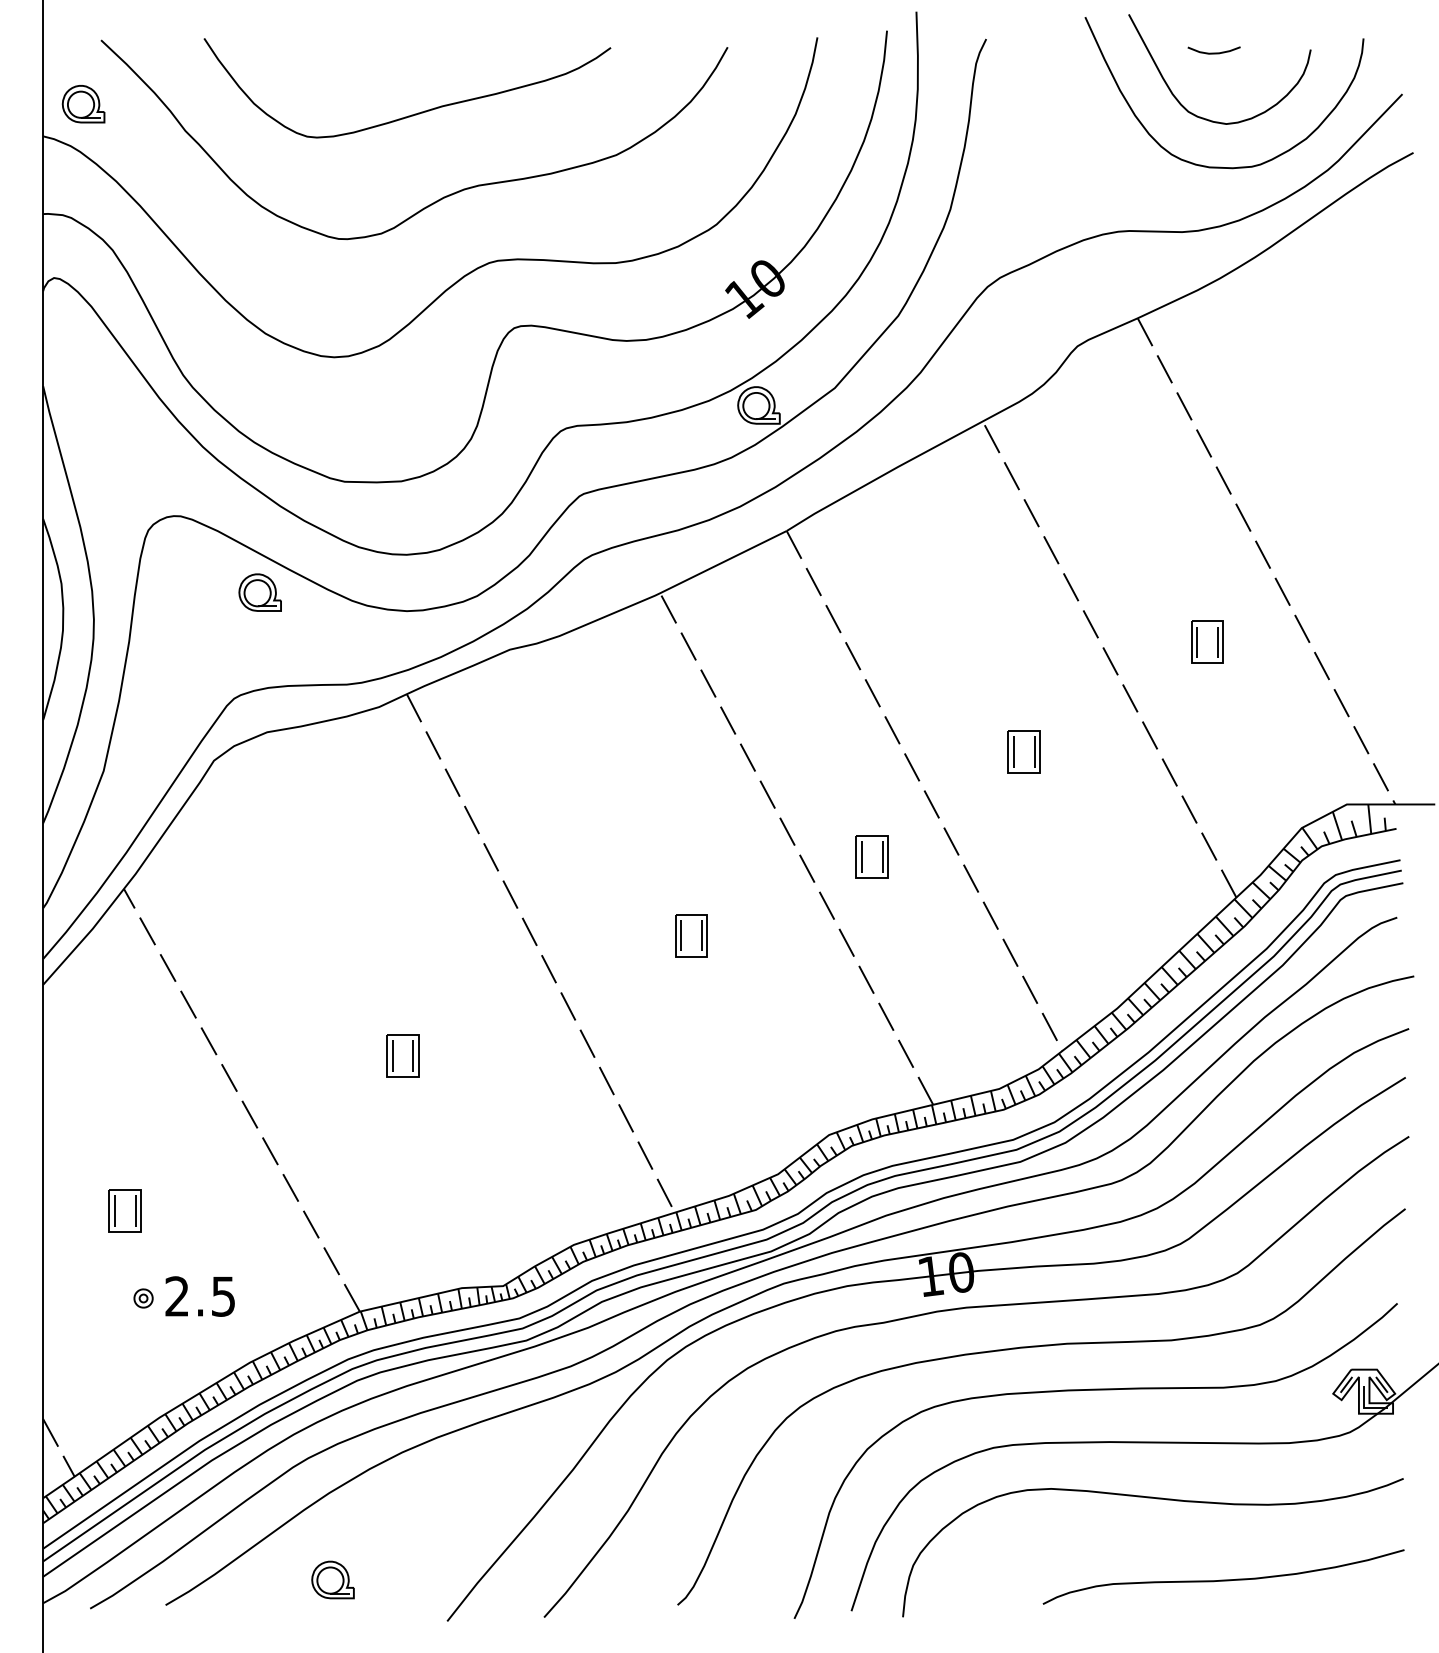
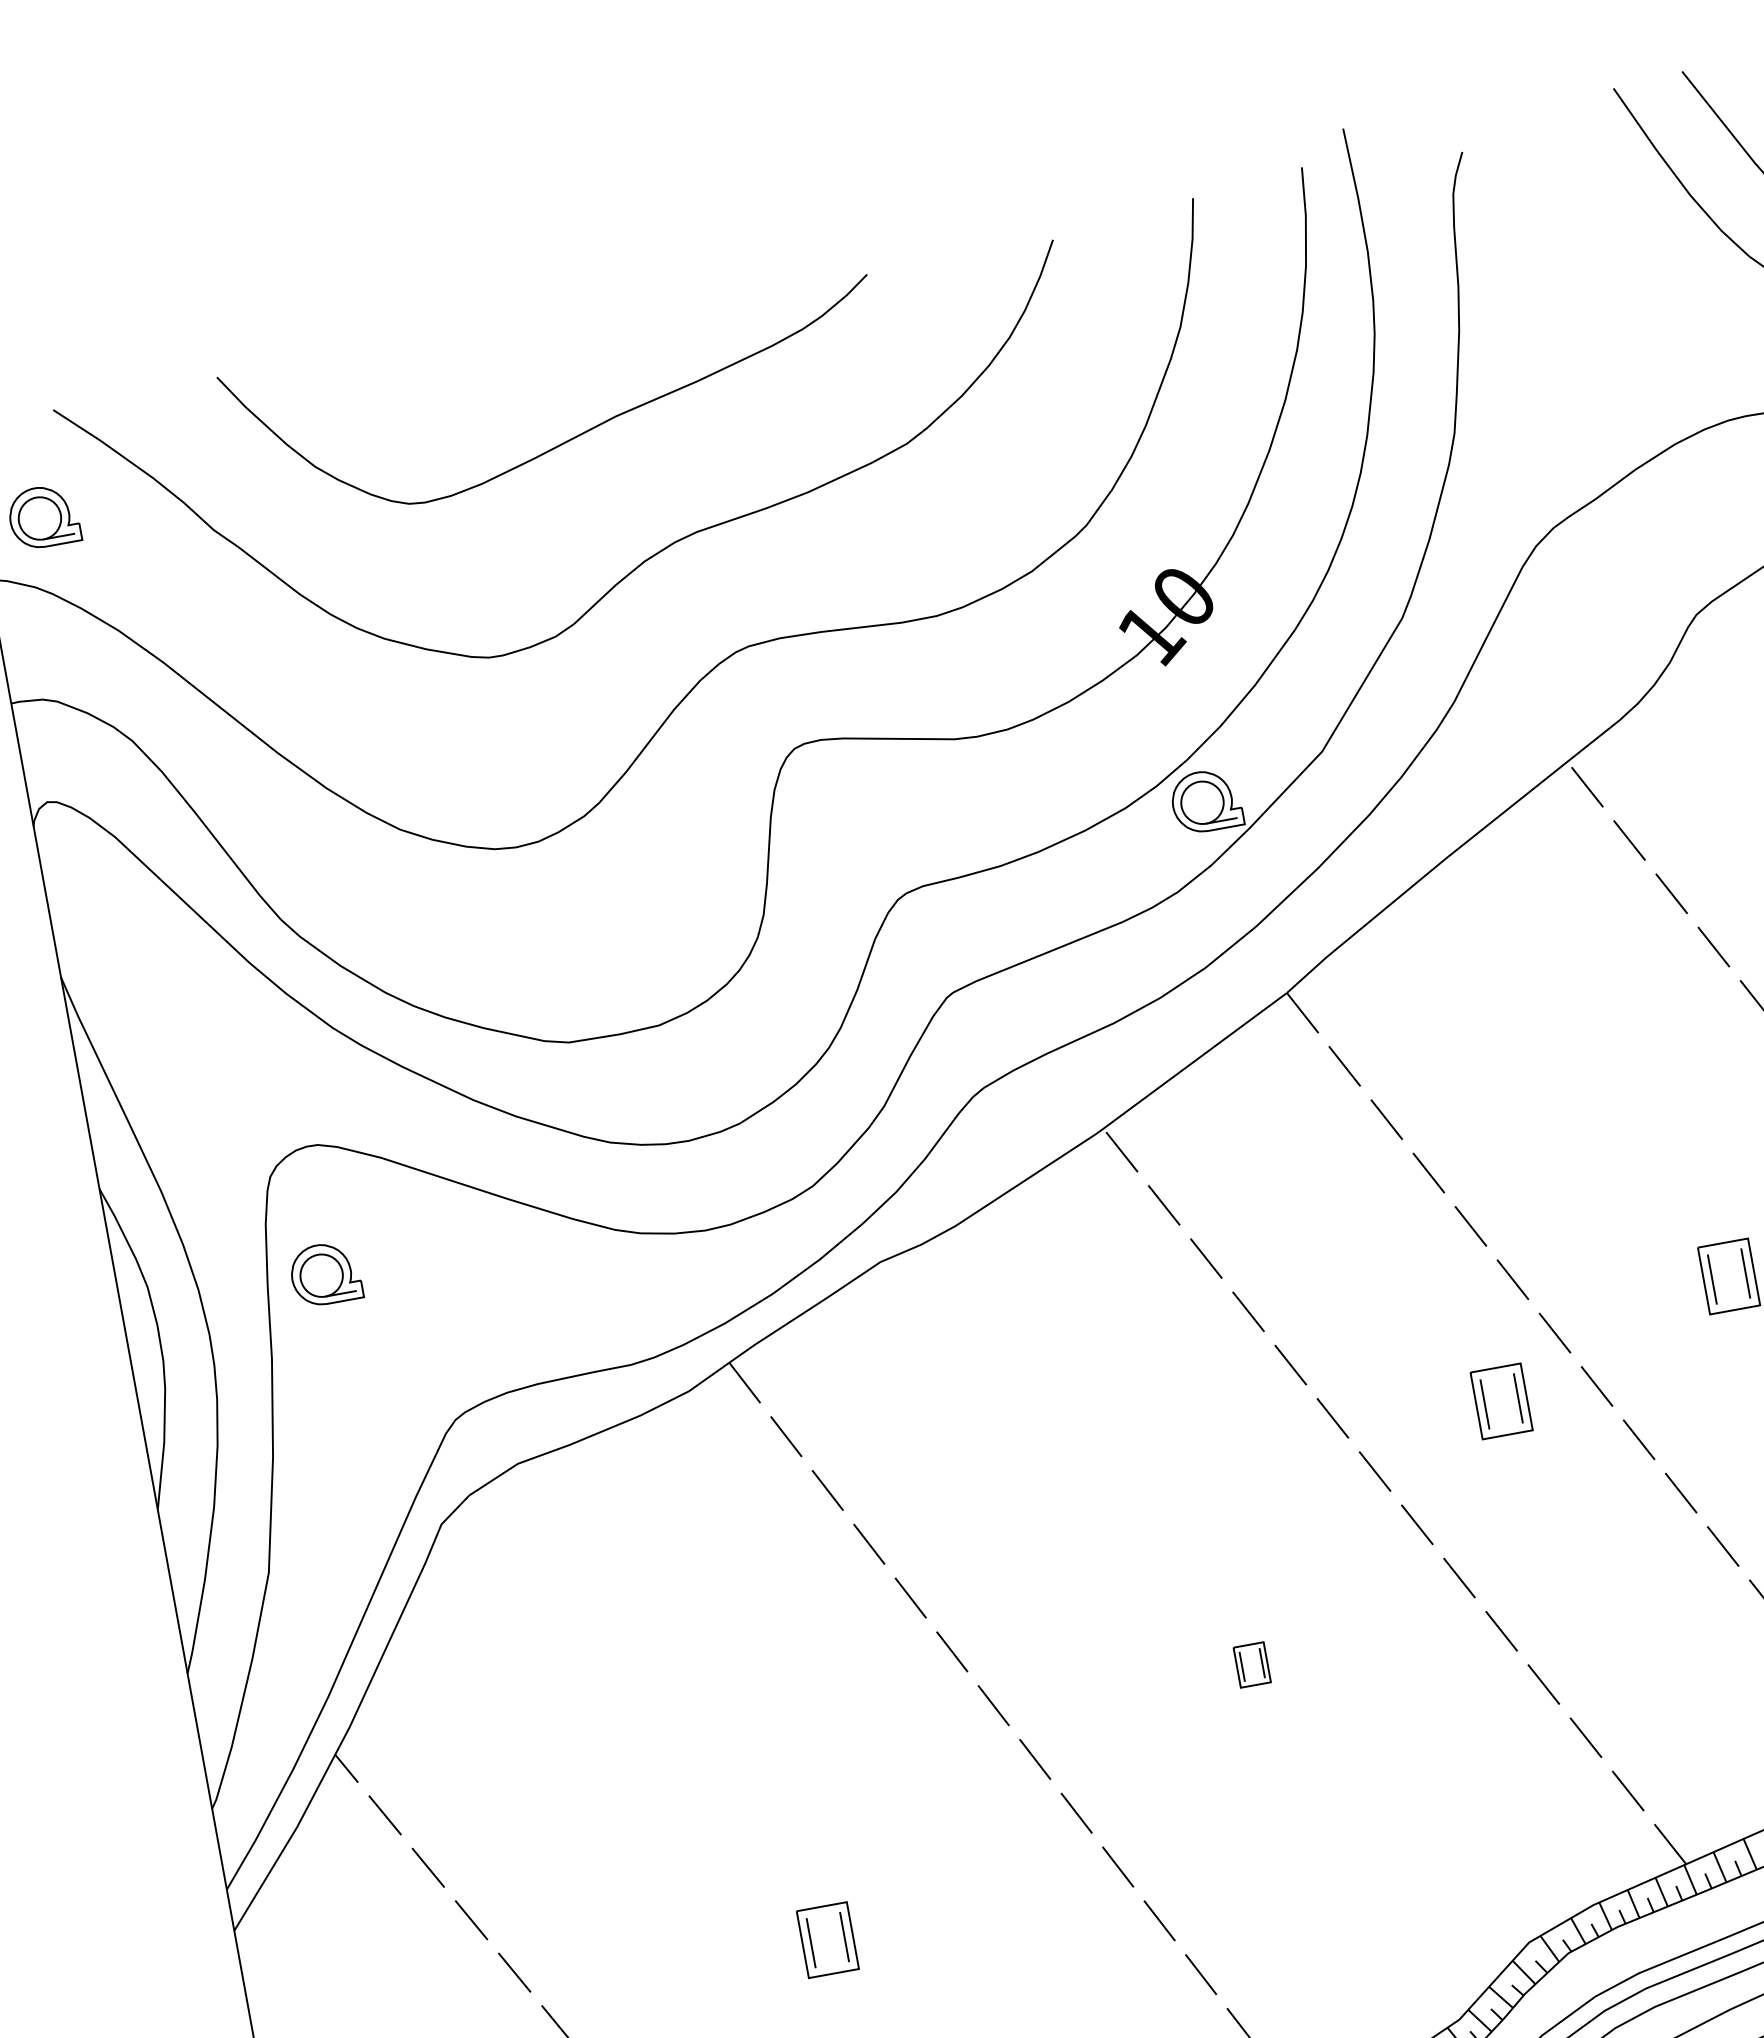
part: (259, 592) -> (324, 1274), moved
part: (871, 856) -> (1500, 1400), moved
part: (691, 935) -> (1252, 1664), size x0.6

